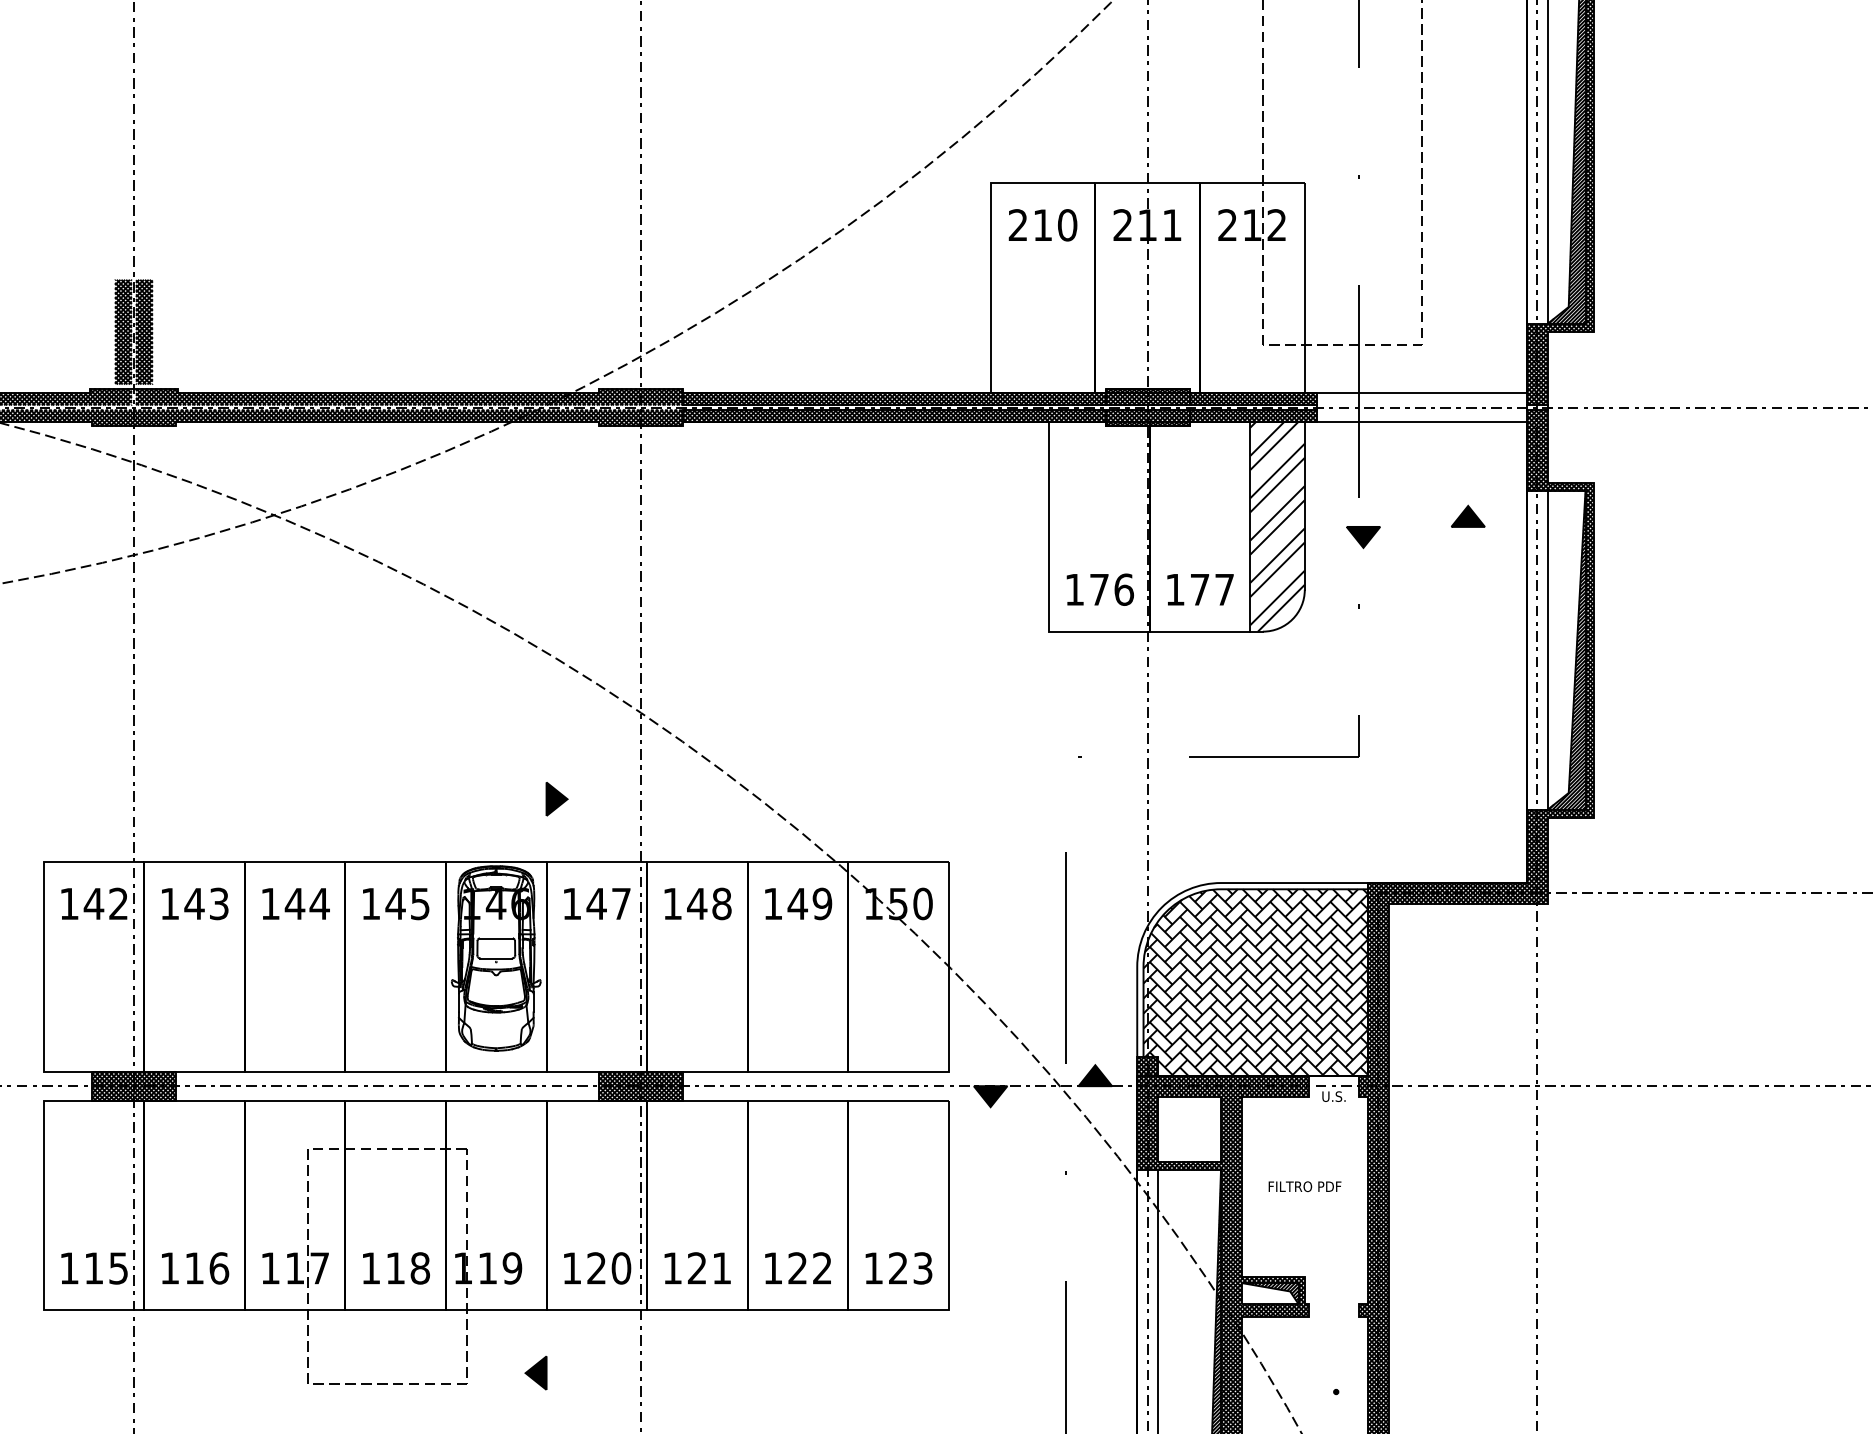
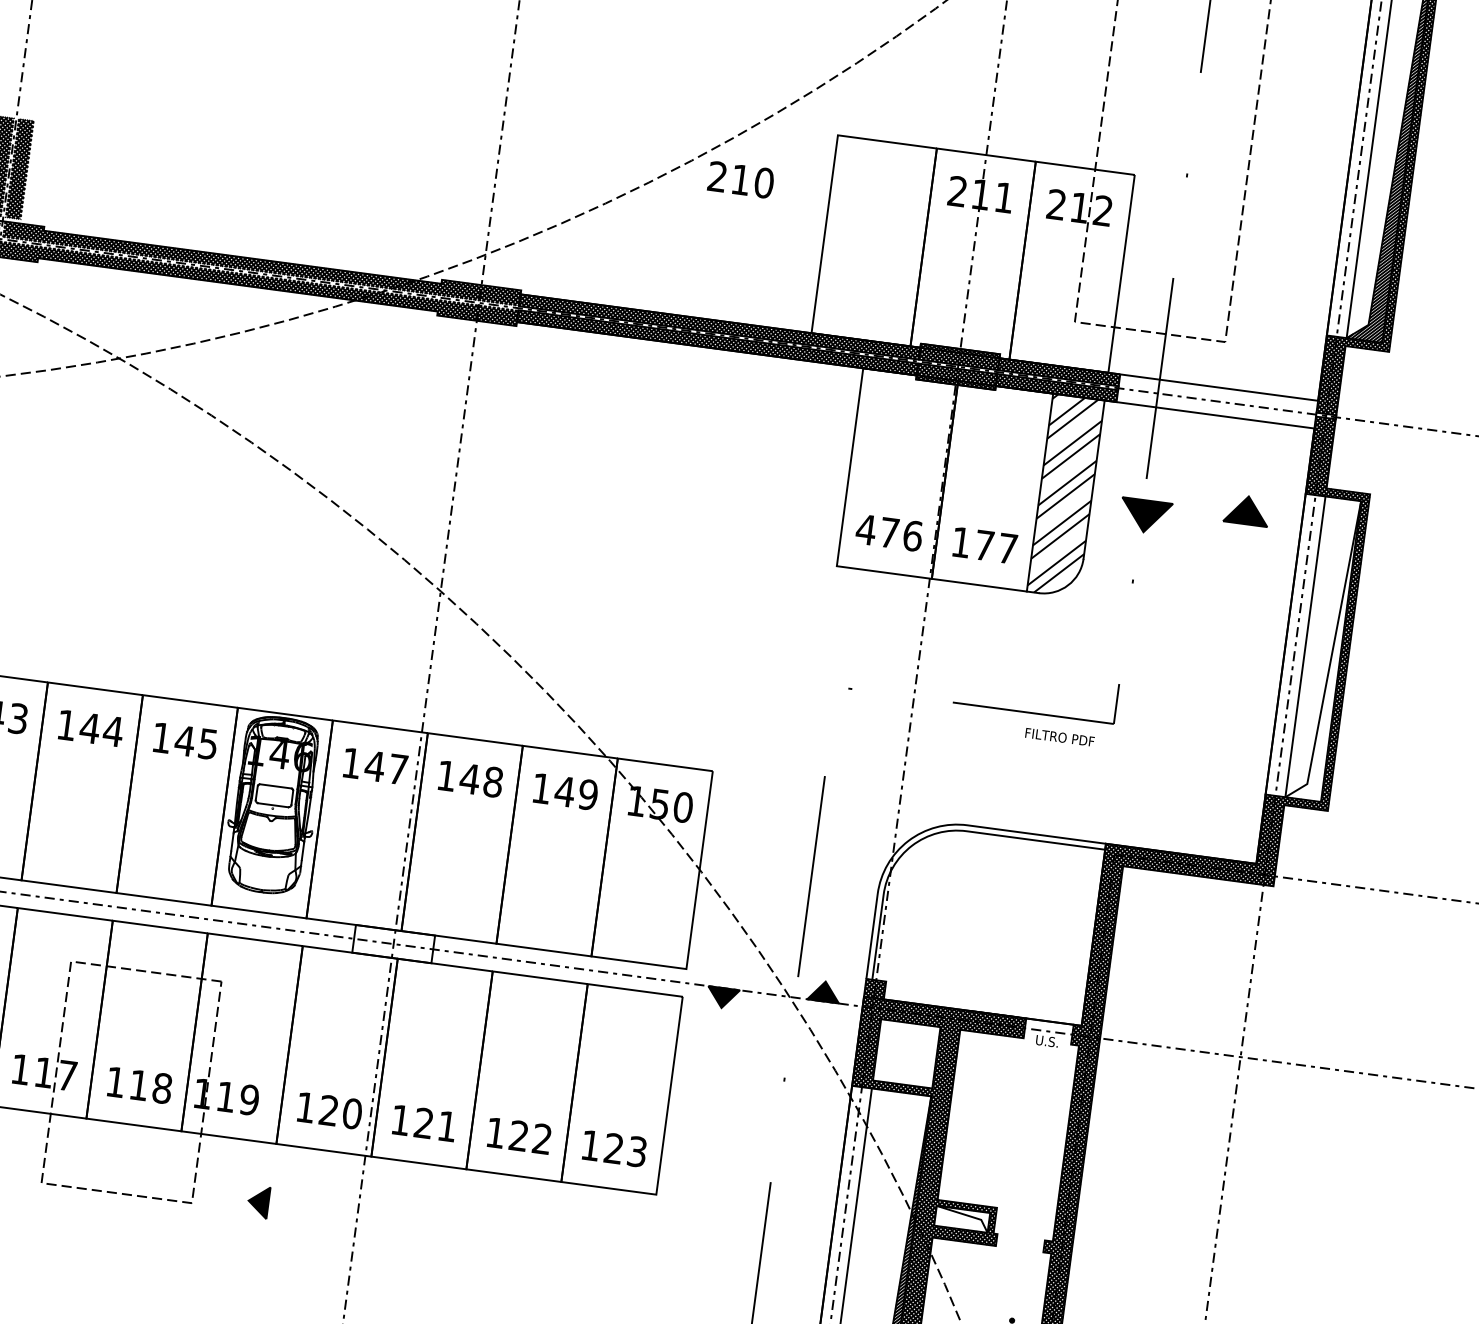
text: (1042, 225) -> (740, 180), moved
part: (1468, 515) -> (1247, 509), size x1.4
part: (1363, 537) -> (1145, 516), size x1.6
text: (1074, 589) -> (866, 529), 176 -> 476
hatch: (1567, 651) -> (1323, 650), removed
part: (556, 799) -> (350, 662), removed
hatch: (1255, 982) -> (987, 923), removed
hatch: (640, 1085) -> (393, 943), removed
text: (1304, 1186) -> (1059, 737), moved
hatch: (1270, 1292) -> (962, 1218), removed

